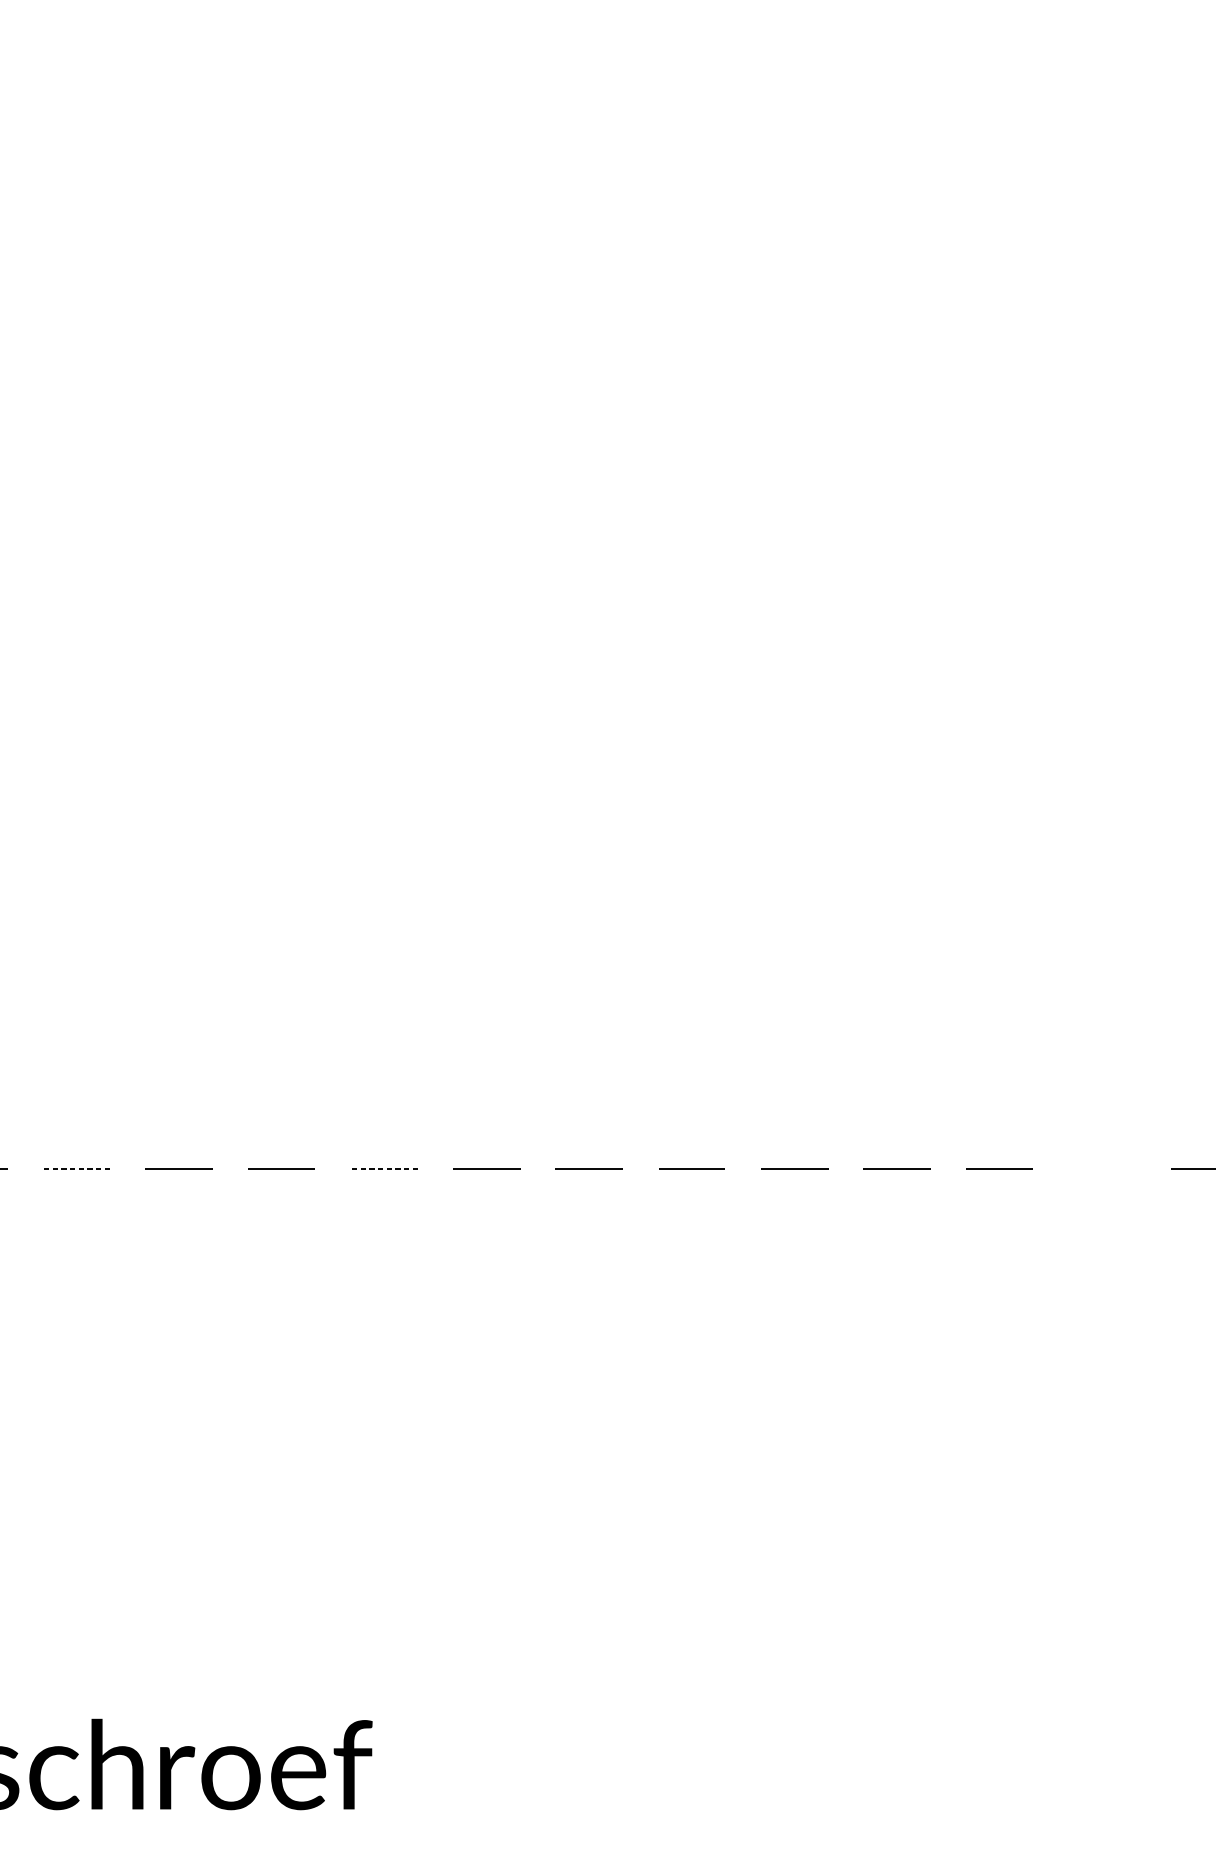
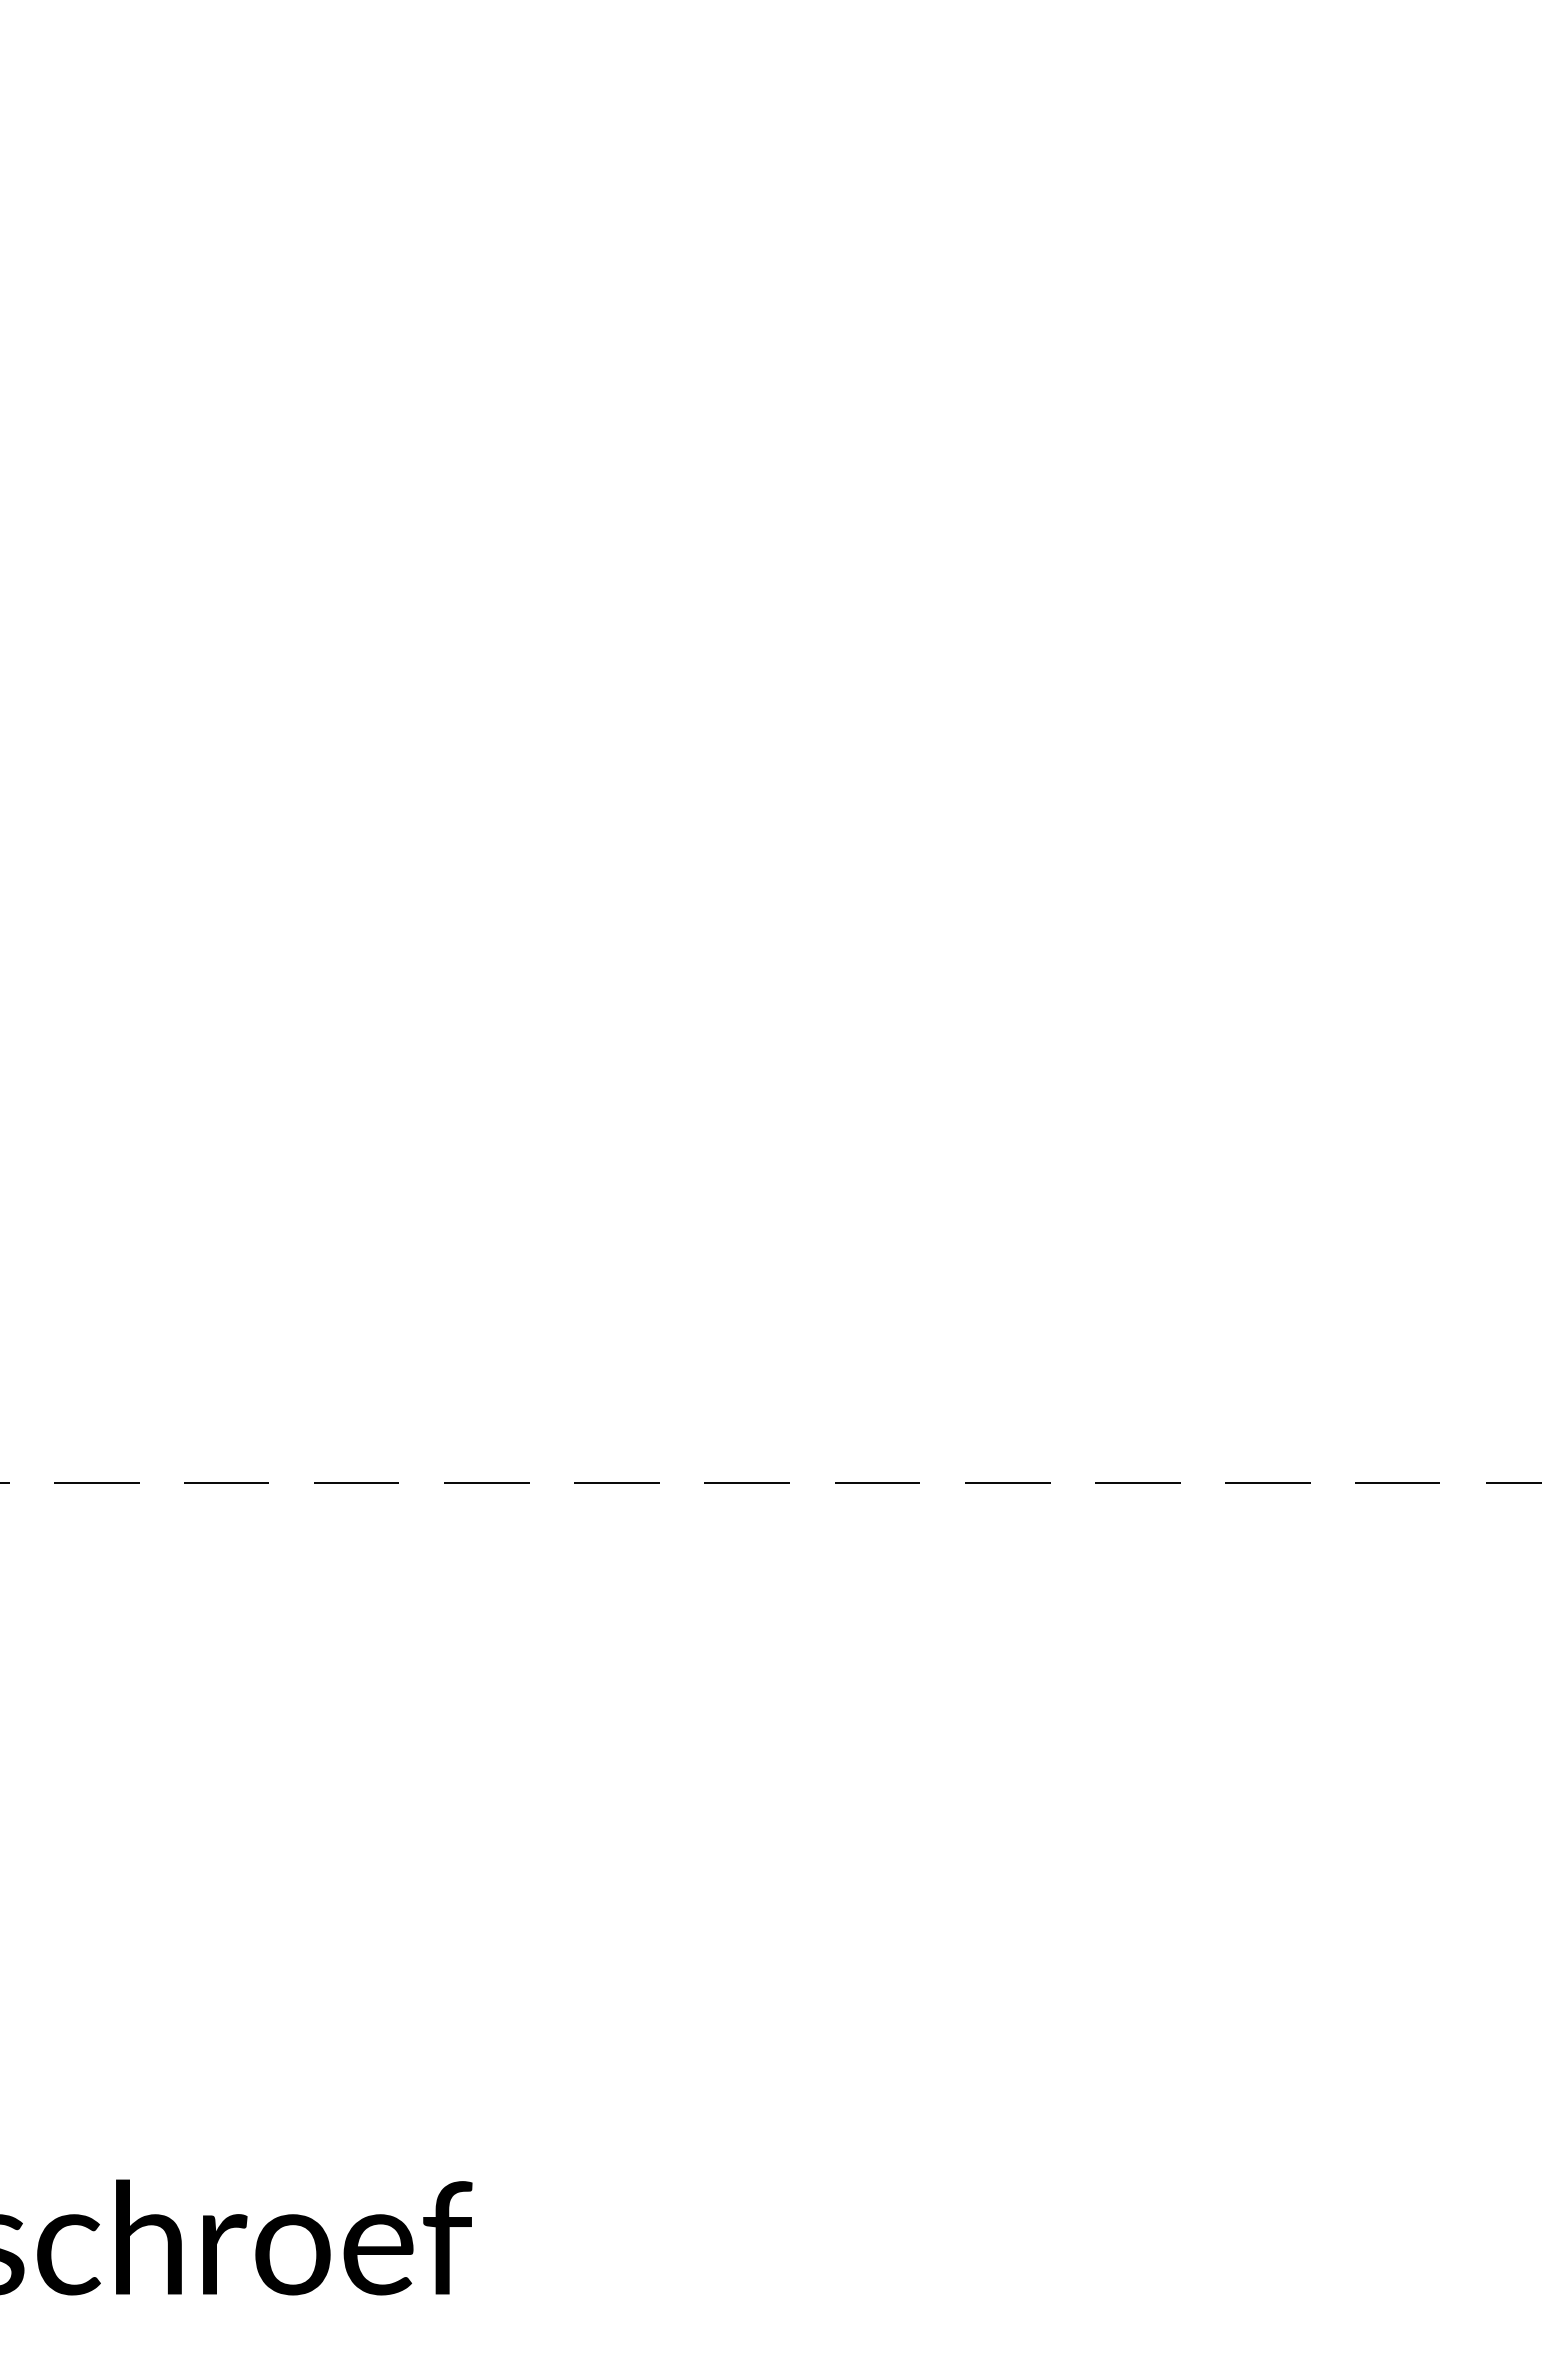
line: (76, 1169) -> (96, 1482), dashed -> solid
line: (384, 1169) -> (487, 1482), dashed -> solid
line: (1101, 1169) -> (1397, 1482), added

